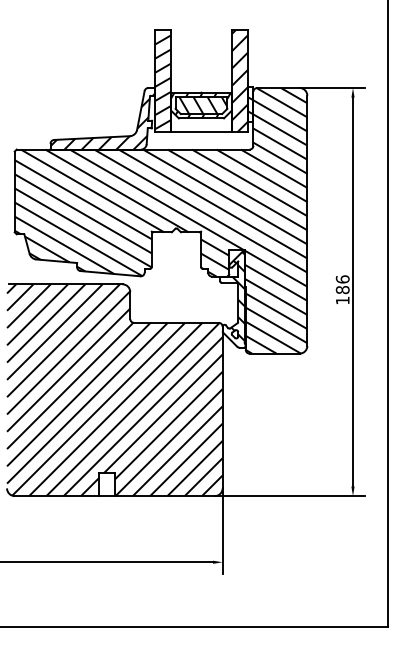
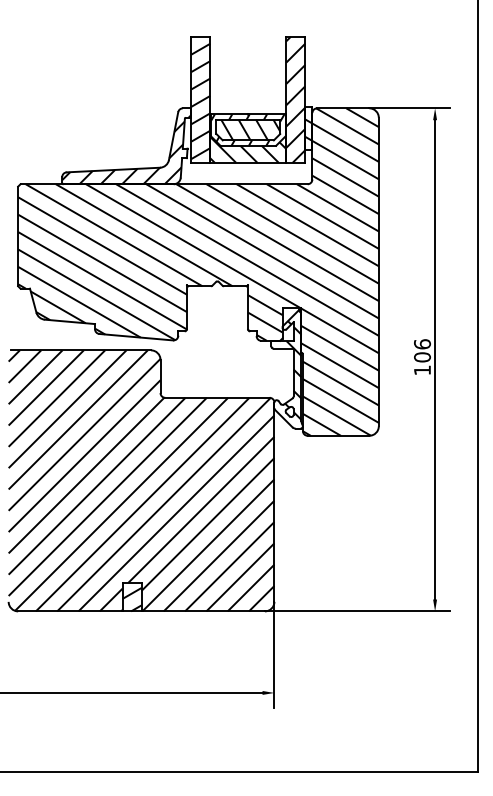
hatch: (201, 113) -> (248, 139), added
text: (342, 289) -> (422, 356), 186 -> 106
hatch: (106, 486) -> (131, 599), added

